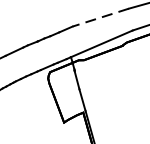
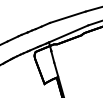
line: (100, 18) -> (67, 17), dashed -> solid

